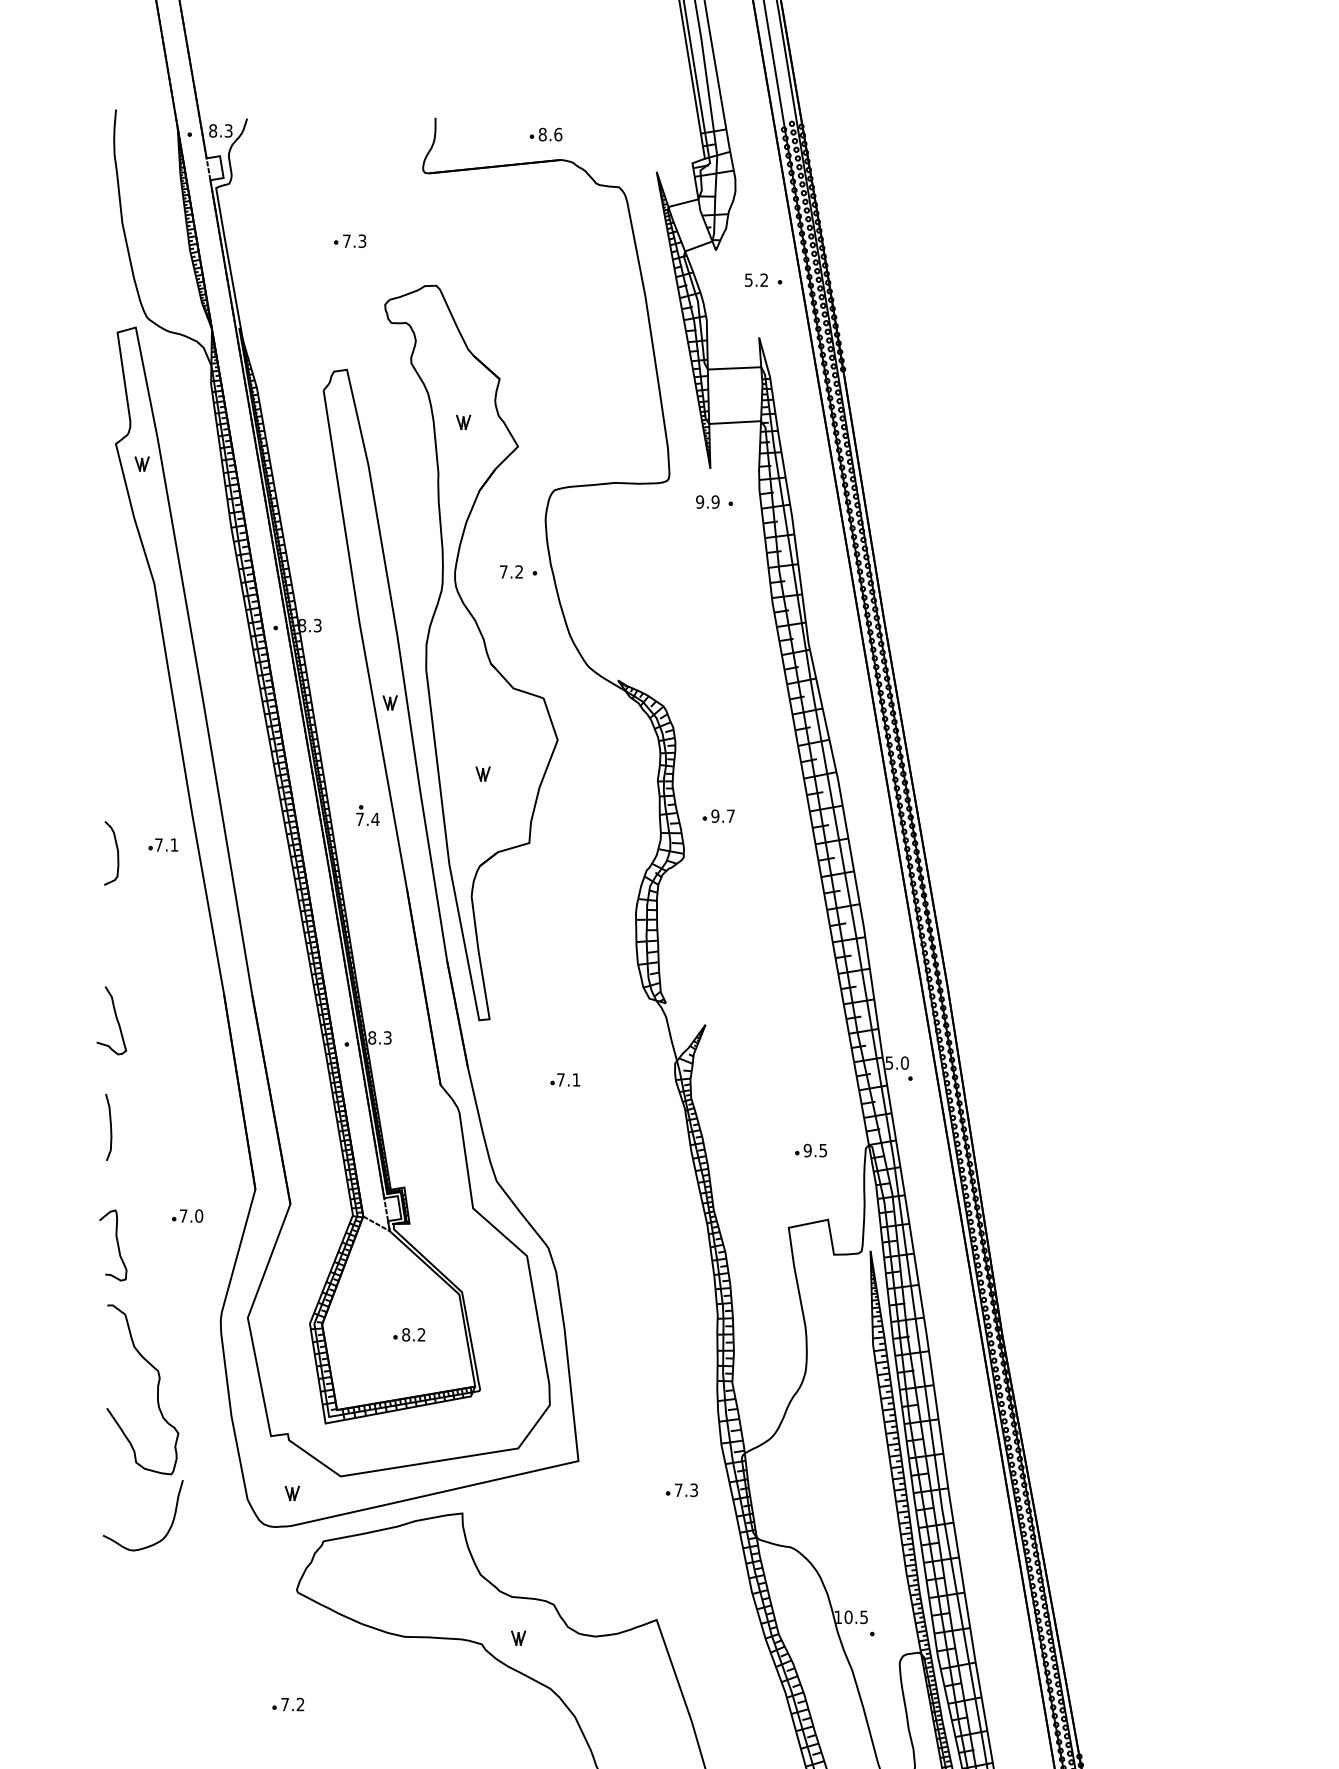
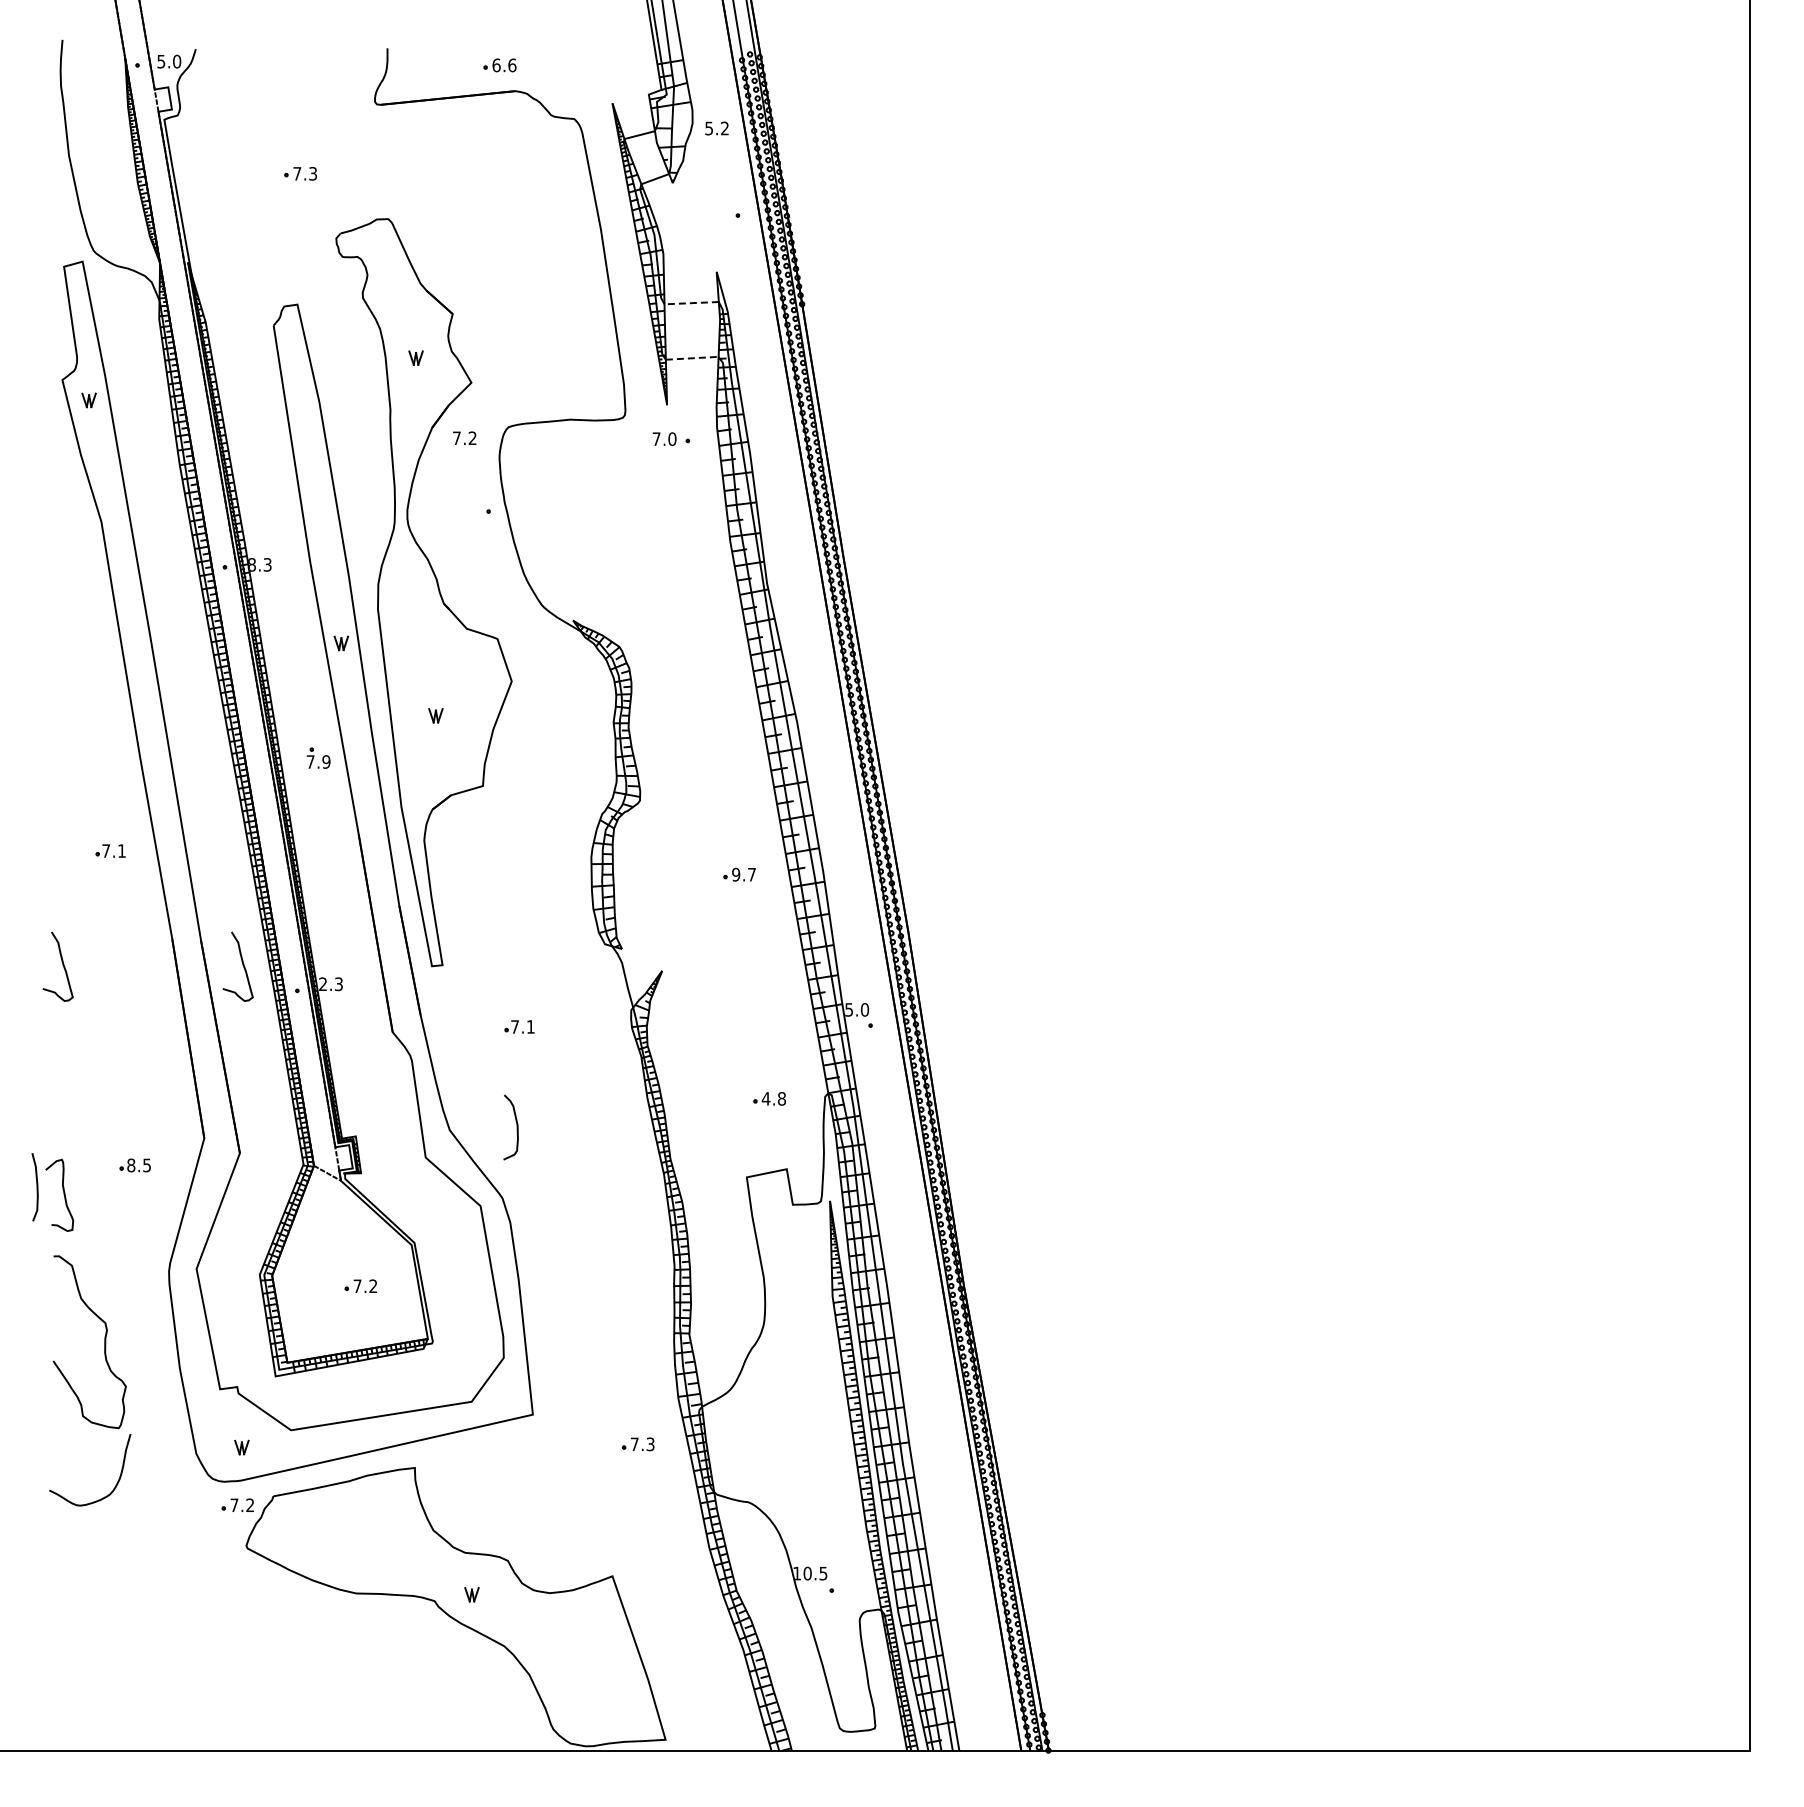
text: (221, 130) -> (169, 61), 8.3 -> 5.0
text: (542, 134) -> (496, 65), 8.6 -> 6.6
text: (756, 280) -> (716, 128), moved
line: (734, 368) -> (691, 303), solid -> dashed
line: (735, 422) -> (692, 358), solid -> dashed
text: (707, 502) -> (664, 439), 9.9 -> 7.0
text: (511, 571) -> (464, 437), moved
part: (718, 816) -> (739, 874), moved
text: (375, 818) -> (326, 761), 7.4 -> 7.9
part: (163, 844) -> (110, 850), moved
curve: (116, 853) -> (516, 1127), moved
curve: (292, 1019) -> (242, 965), added
text: (372, 1038) -> (323, 984), 8.3 -> 2.3
curve: (110, 1127) -> (36, 1187), moved
text: (814, 1150) -> (773, 1098), 9.5 -> 4.8
text: (191, 1216) -> (139, 1165), 7.0 -> 8.5
text: (406, 1335) -> (357, 1286), 8.2 -> 7.2
part: (288, 1703) -> (237, 1504), moved

